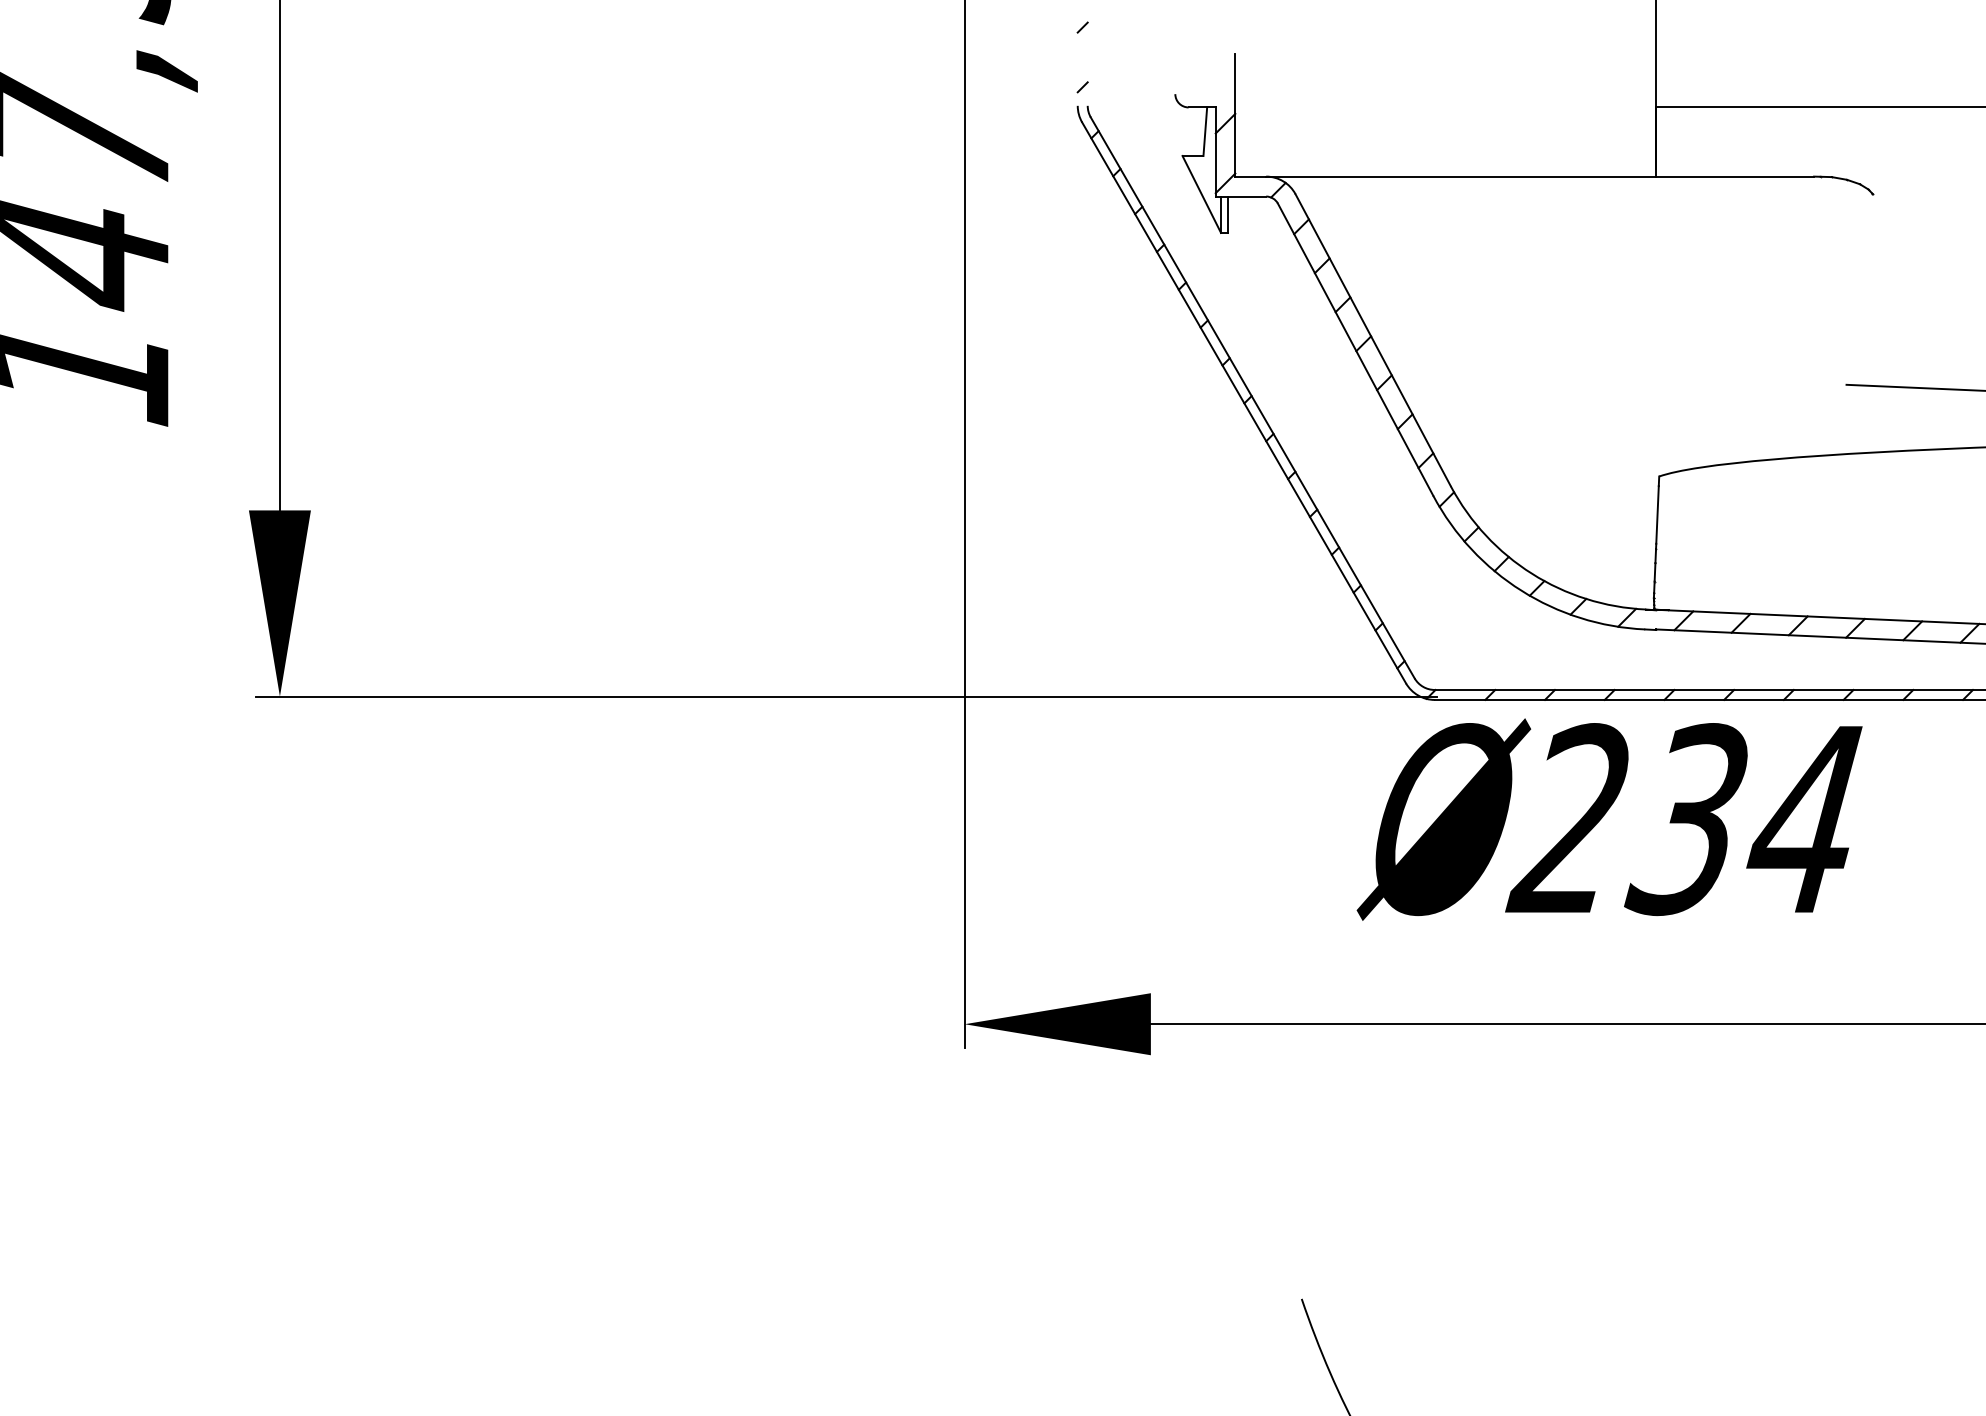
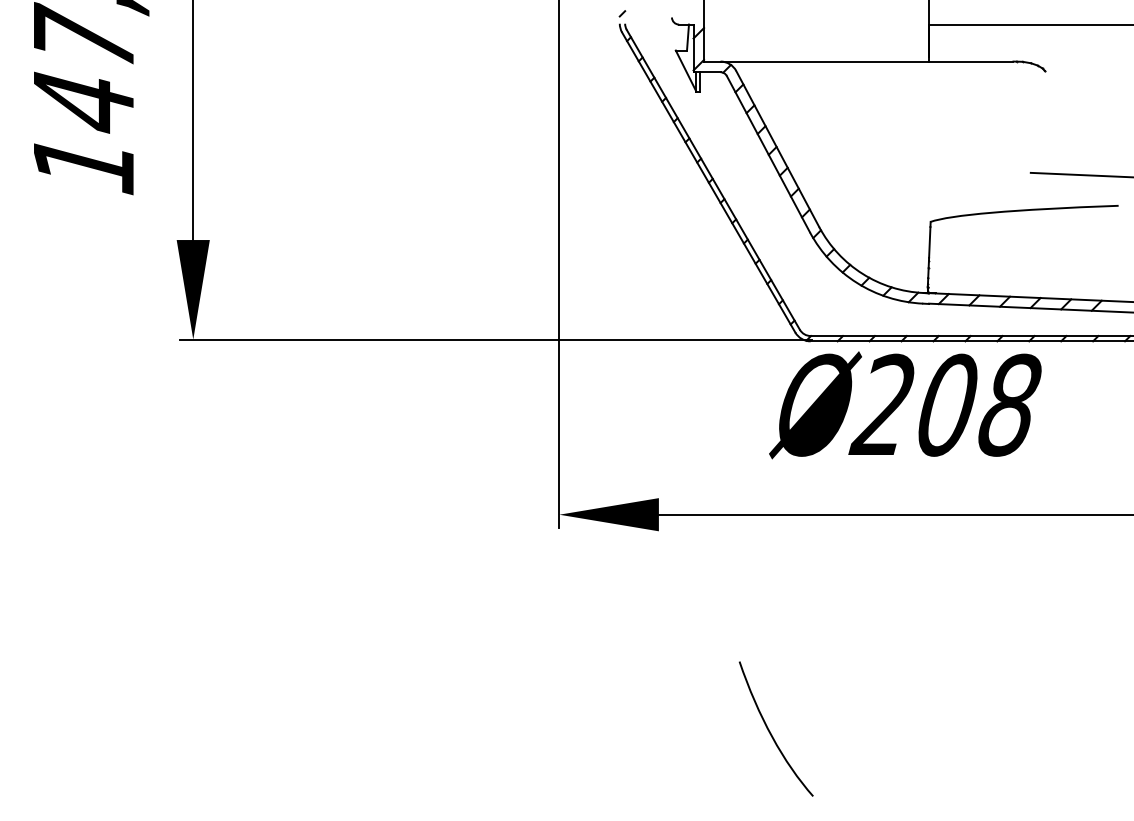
text: (1744, 818) -> (976, 404), 234 -> 208

